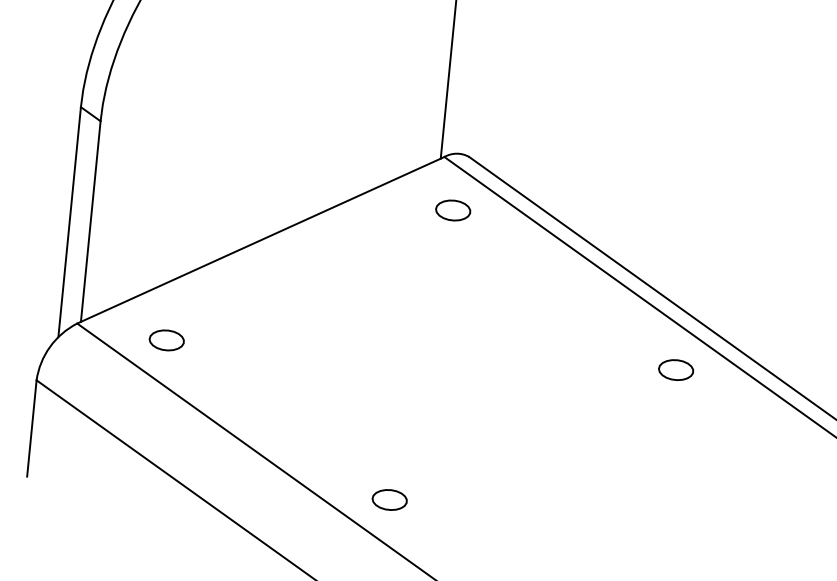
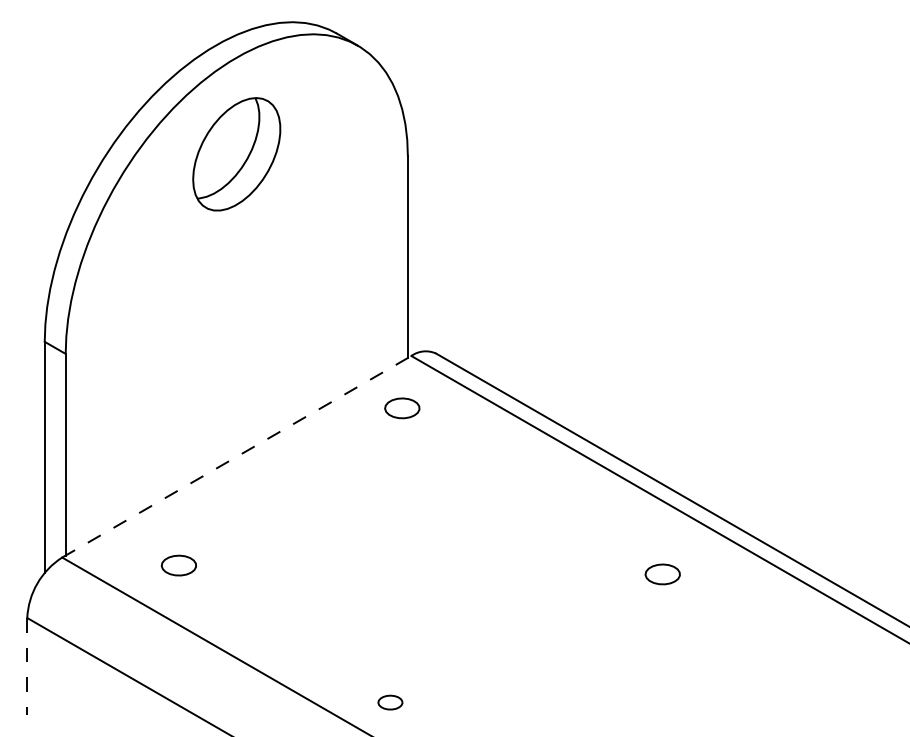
part: (453, 210) -> (402, 408), moved
line: (260, 239) -> (236, 456), solid -> dashed
part: (166, 340) -> (178, 565), moved
part: (675, 370) -> (662, 574), moved
line: (32, 428) -> (27, 666), solid -> dashed
part: (389, 499) -> (390, 702), size x0.7

